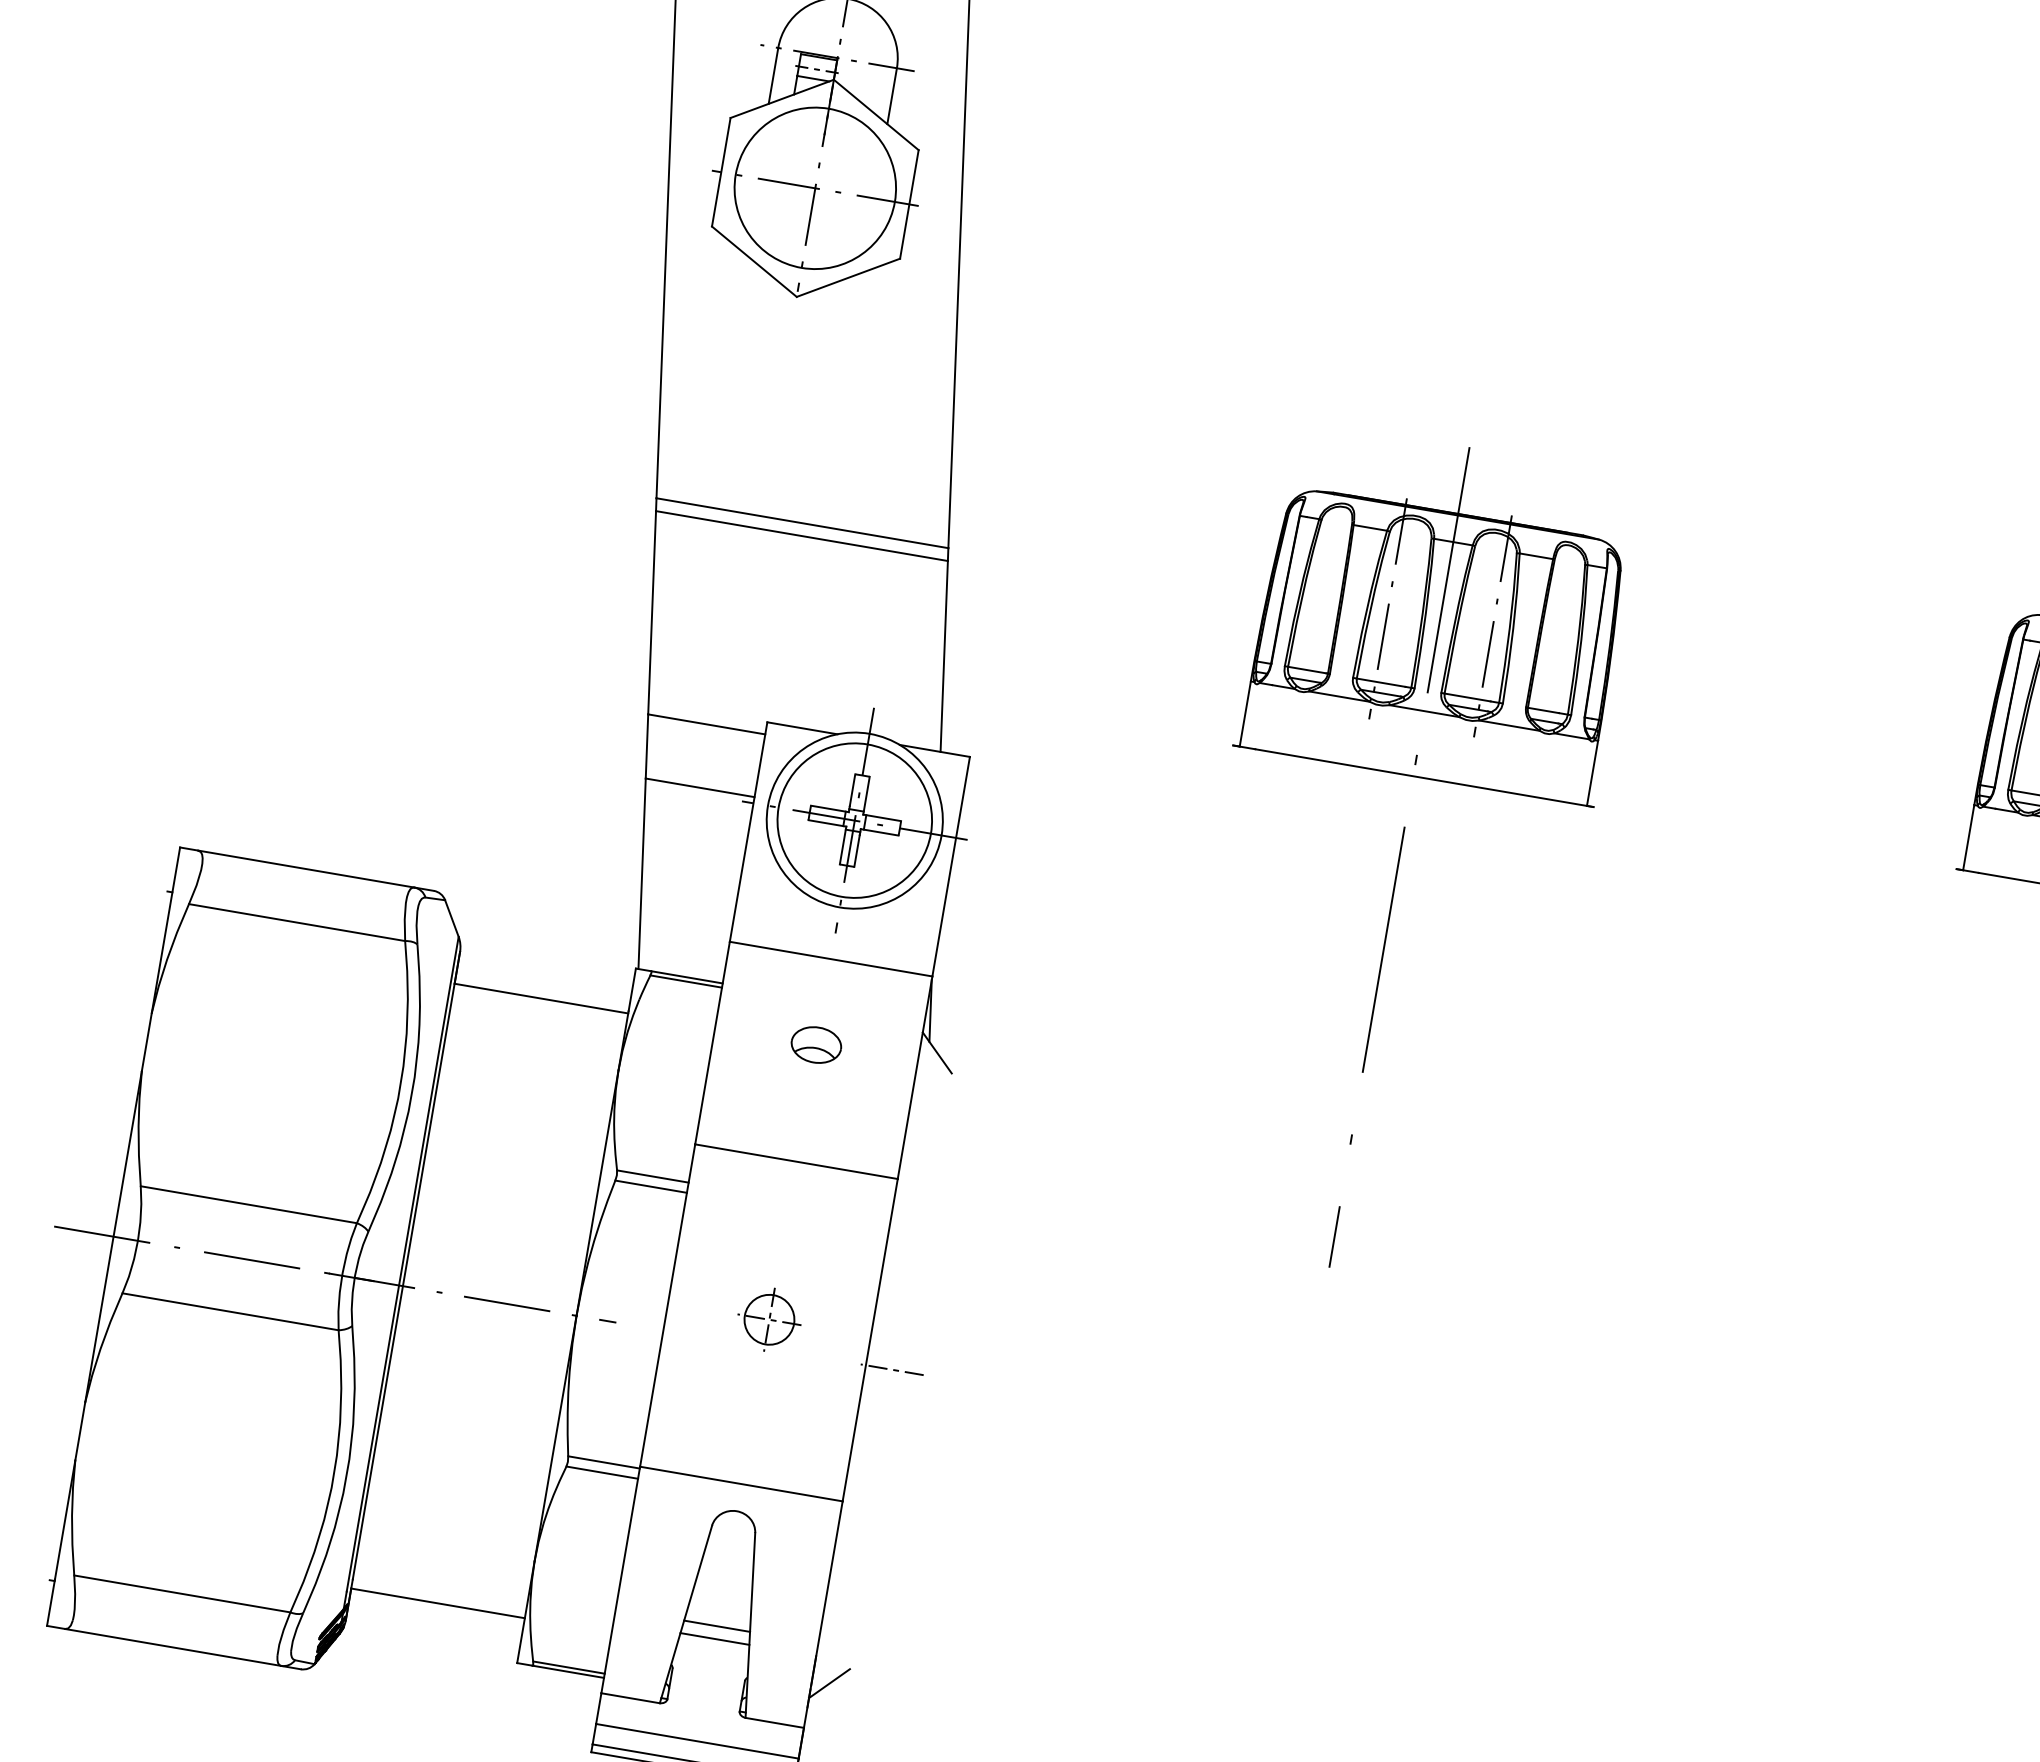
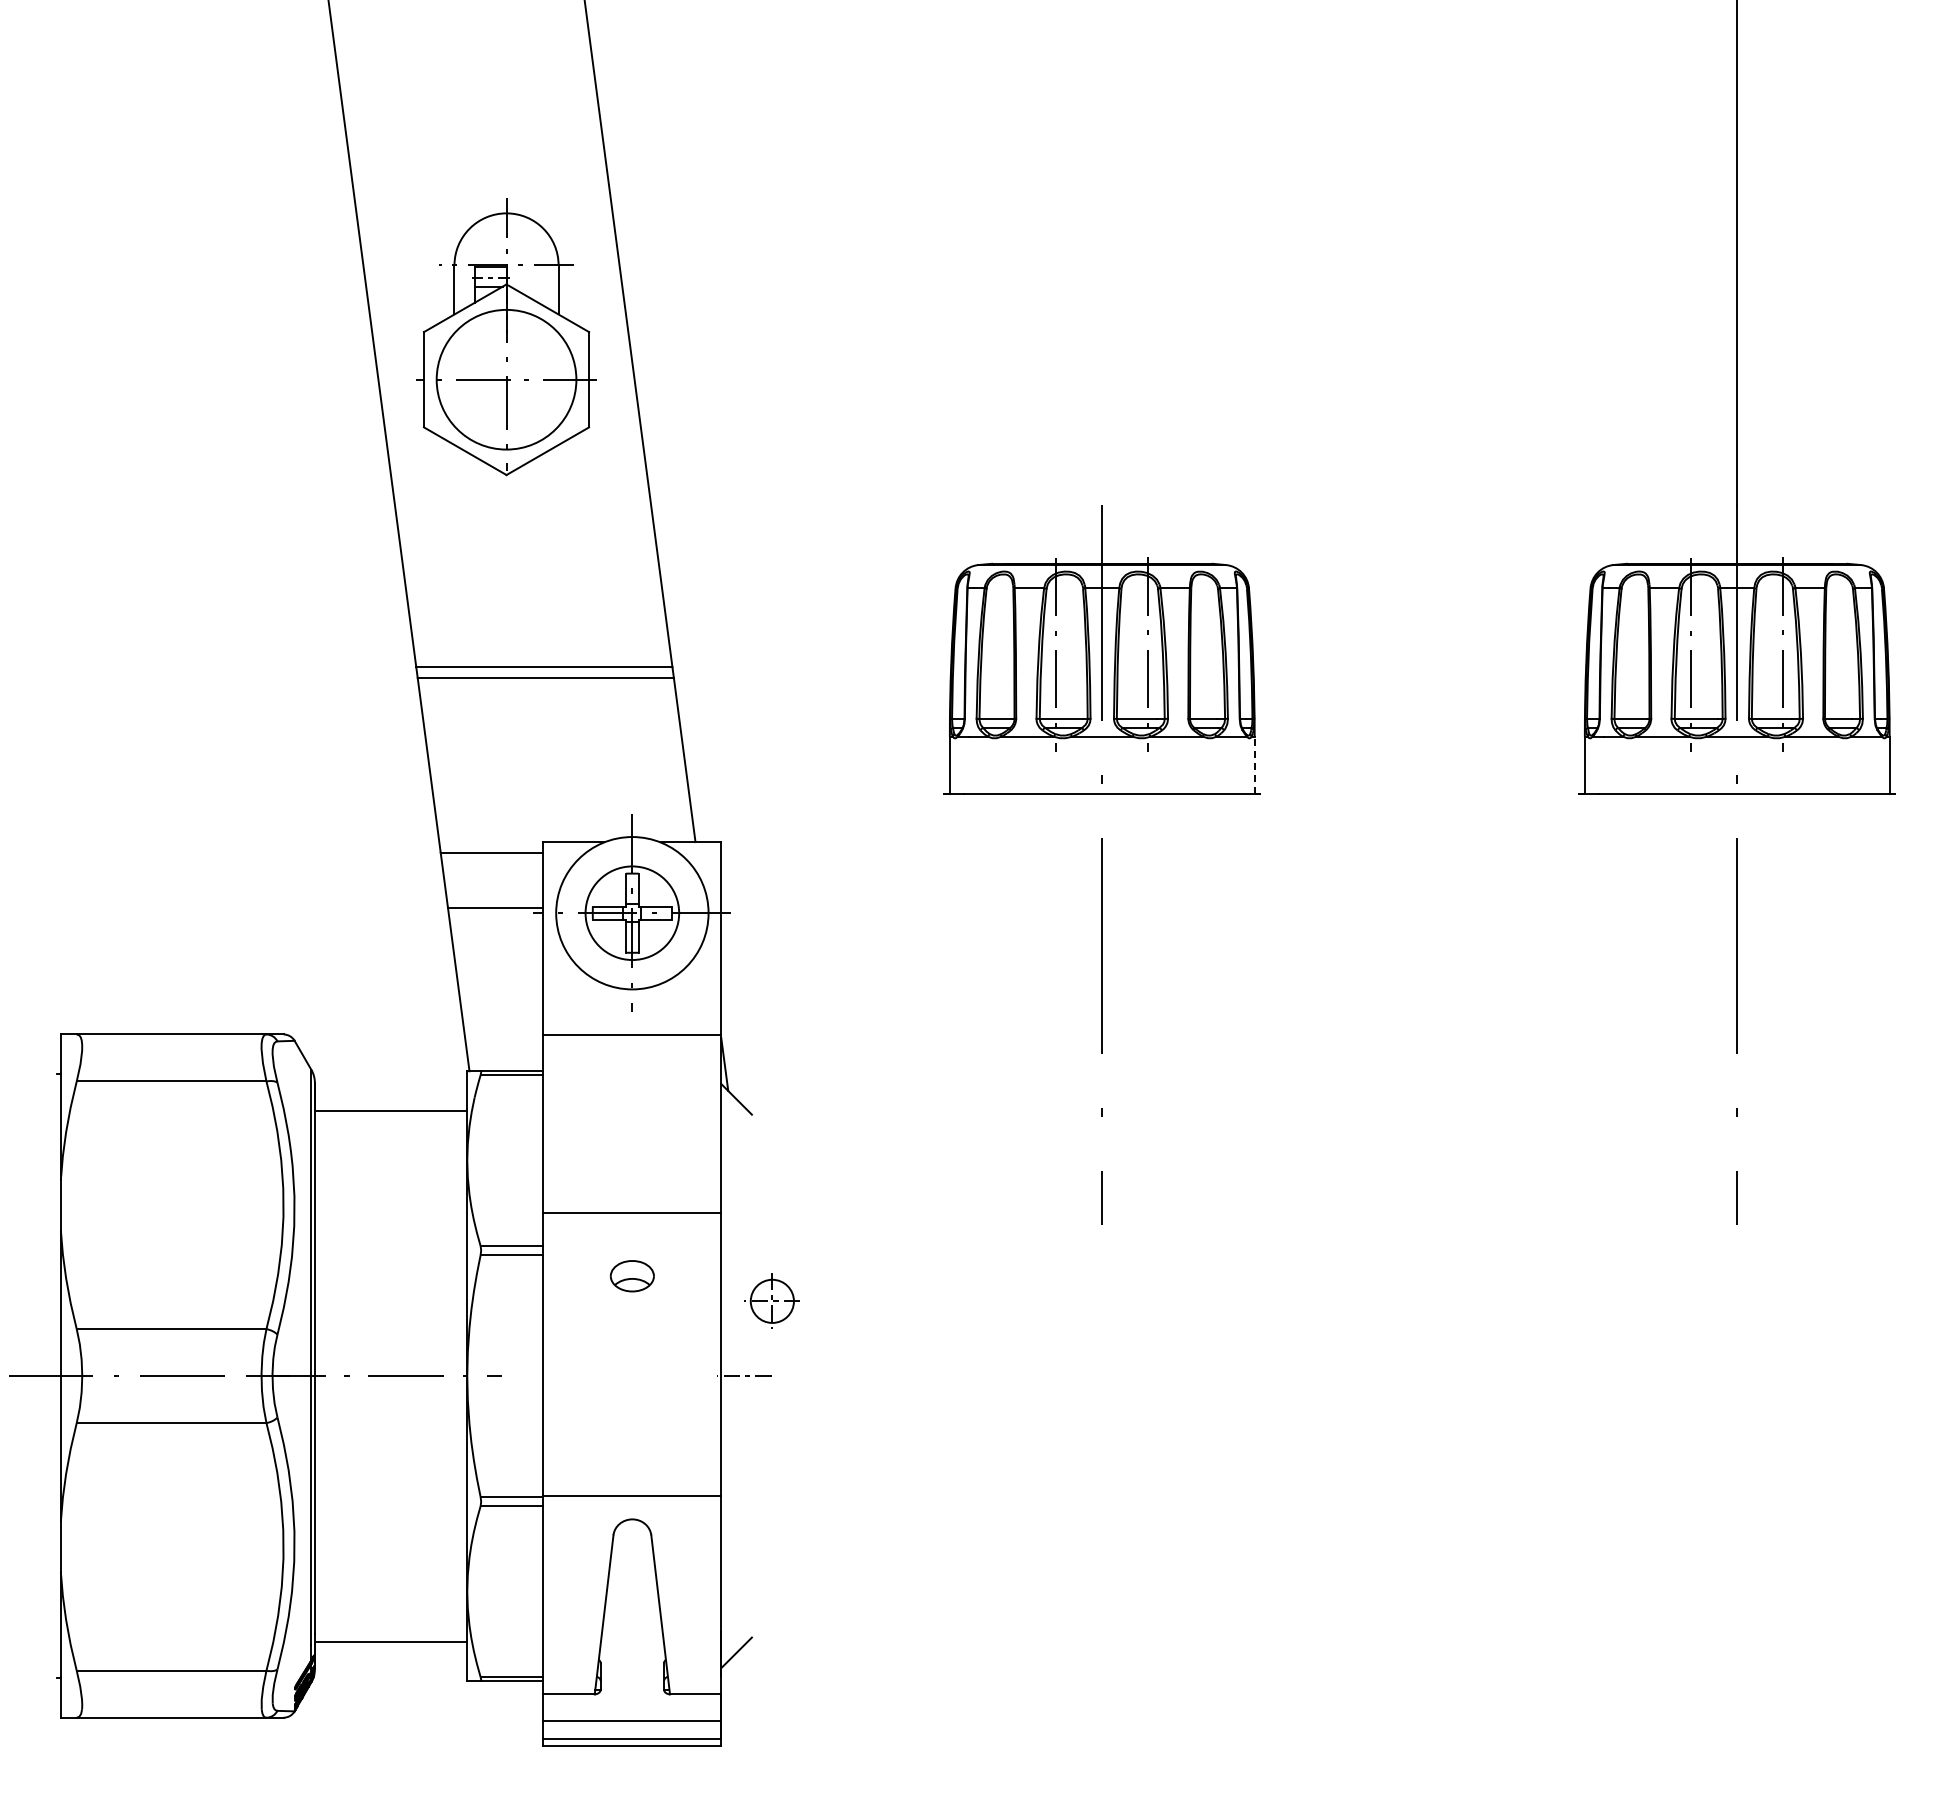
line: (1592, 773) -> (1254, 765), solid -> dashed
circle: (854, 820) -> (632, 913), size x0.7
part: (815, 1045) -> (631, 1276), moved
part: (768, 1318) -> (771, 1300), moved
line: (717, 1626) -> (632, 1620), removed
line: (715, 1638) -> (632, 1631), removed

